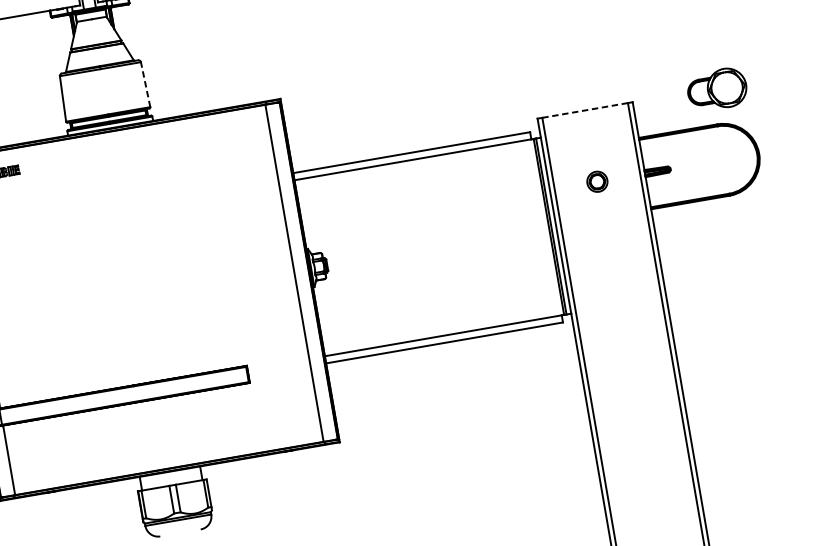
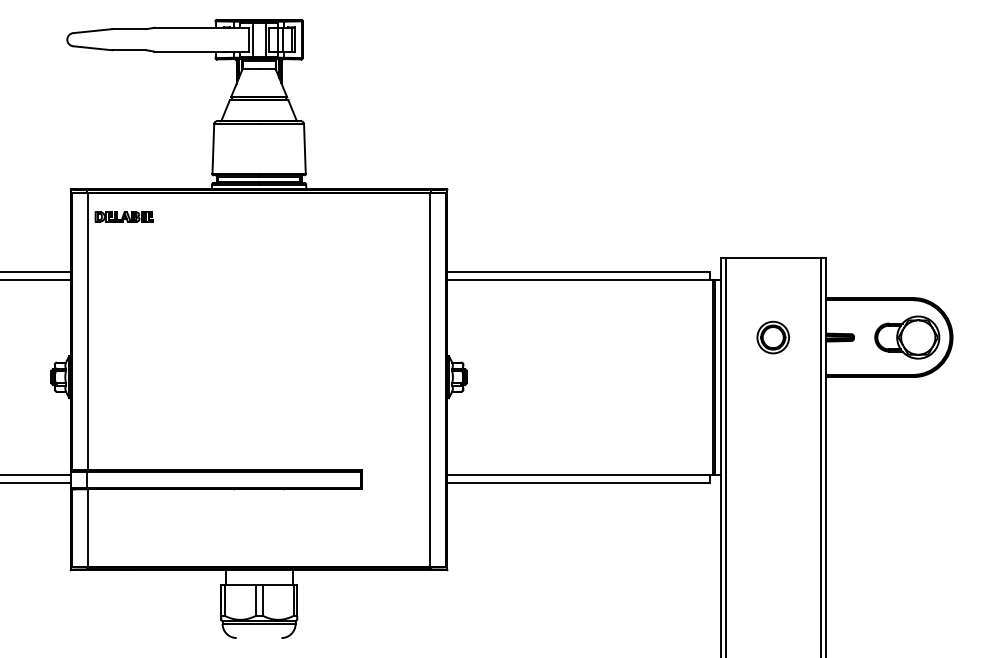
line: (145, 84) -> (304, 148), dashed -> solid
part: (717, 89) -> (907, 337), moved
line: (584, 110) -> (772, 258), dashed -> solid
part: (596, 181) -> (772, 337), size x1.43

